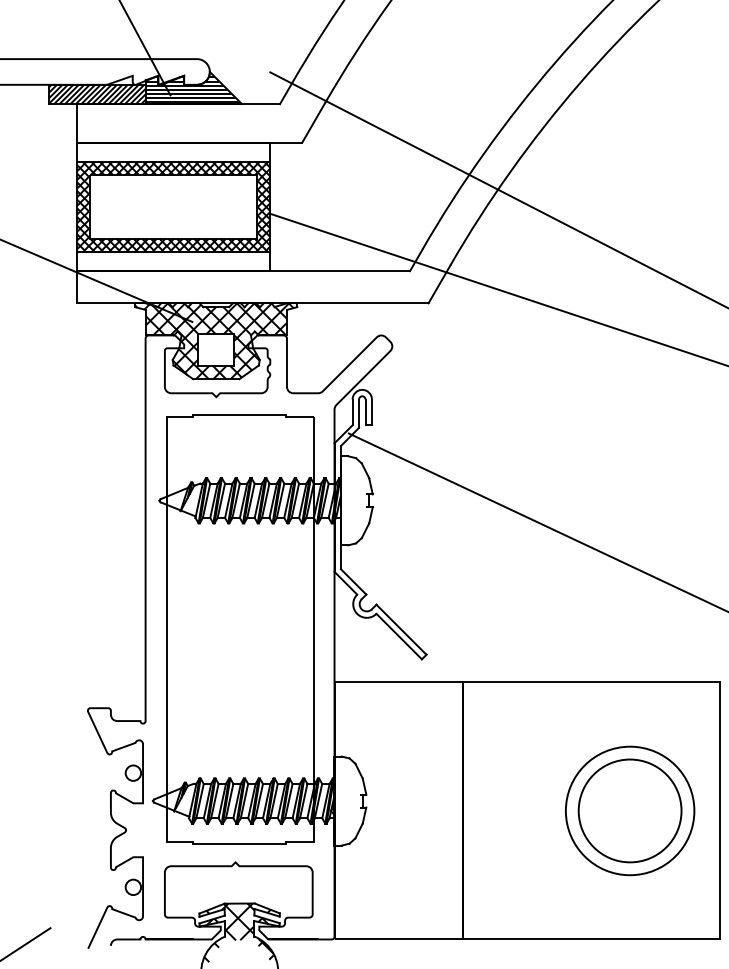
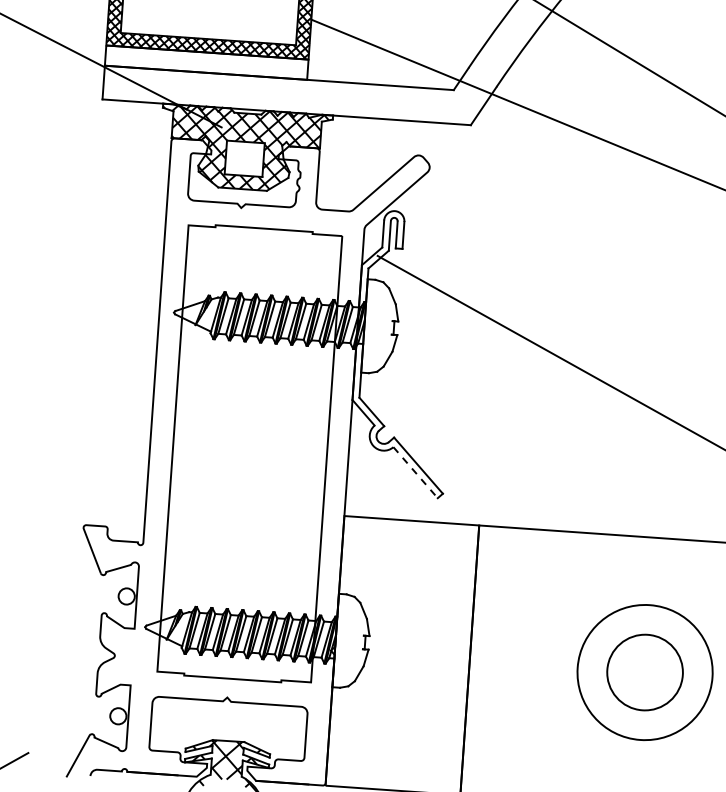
line: (399, 636) -> (415, 472), solid -> dashed
circle: (629, 810) -> (644, 672), size x0.7

